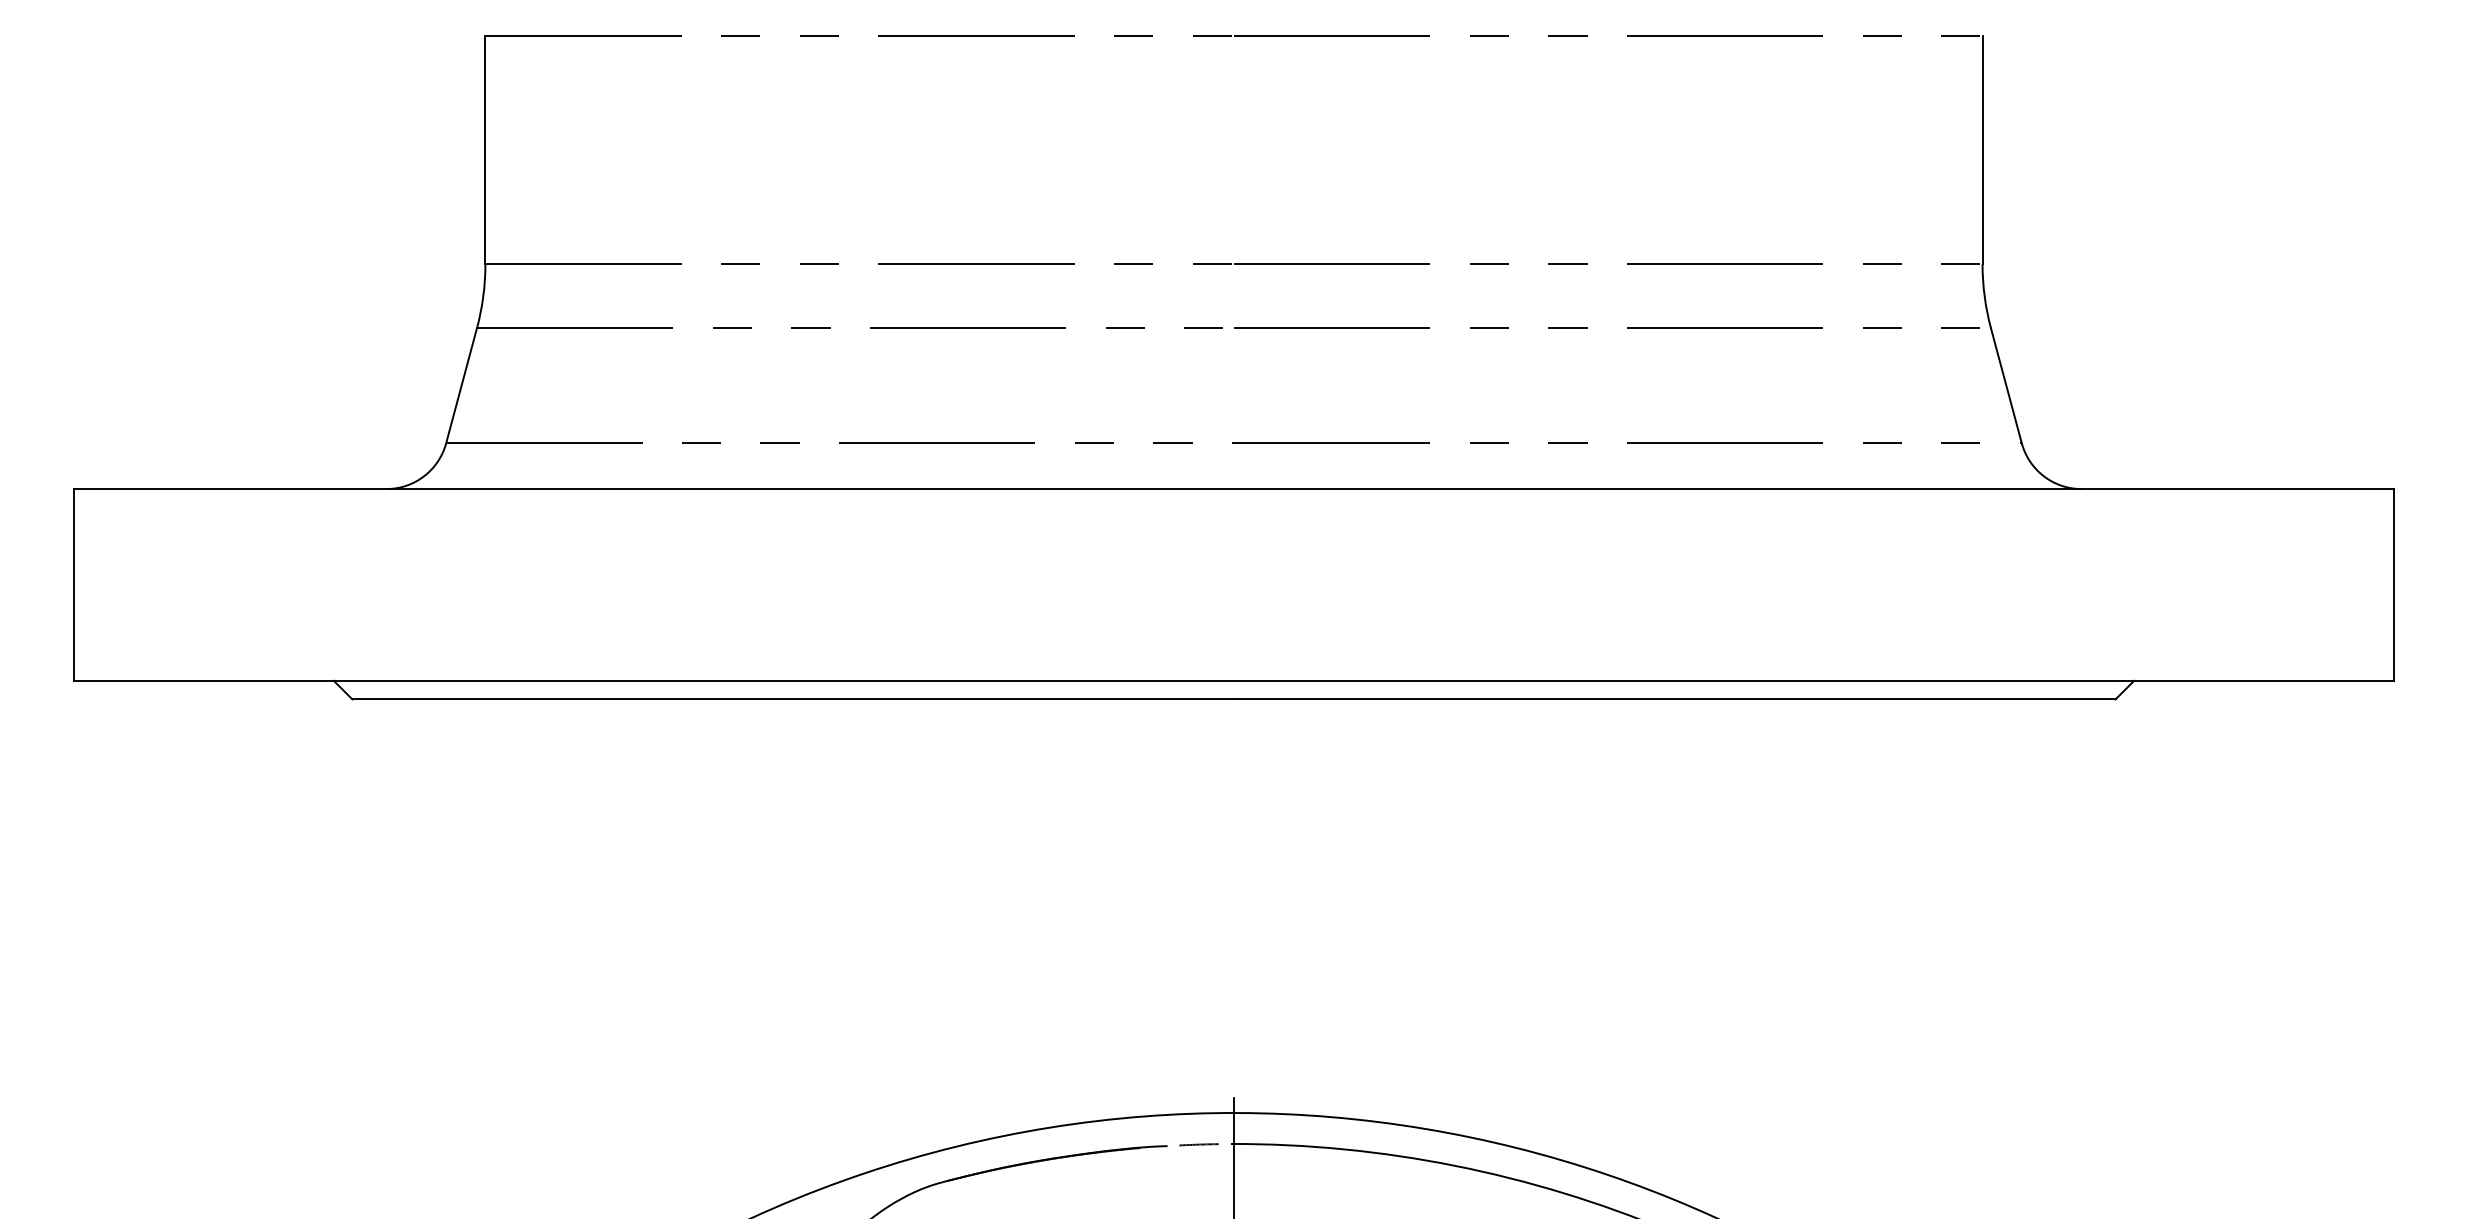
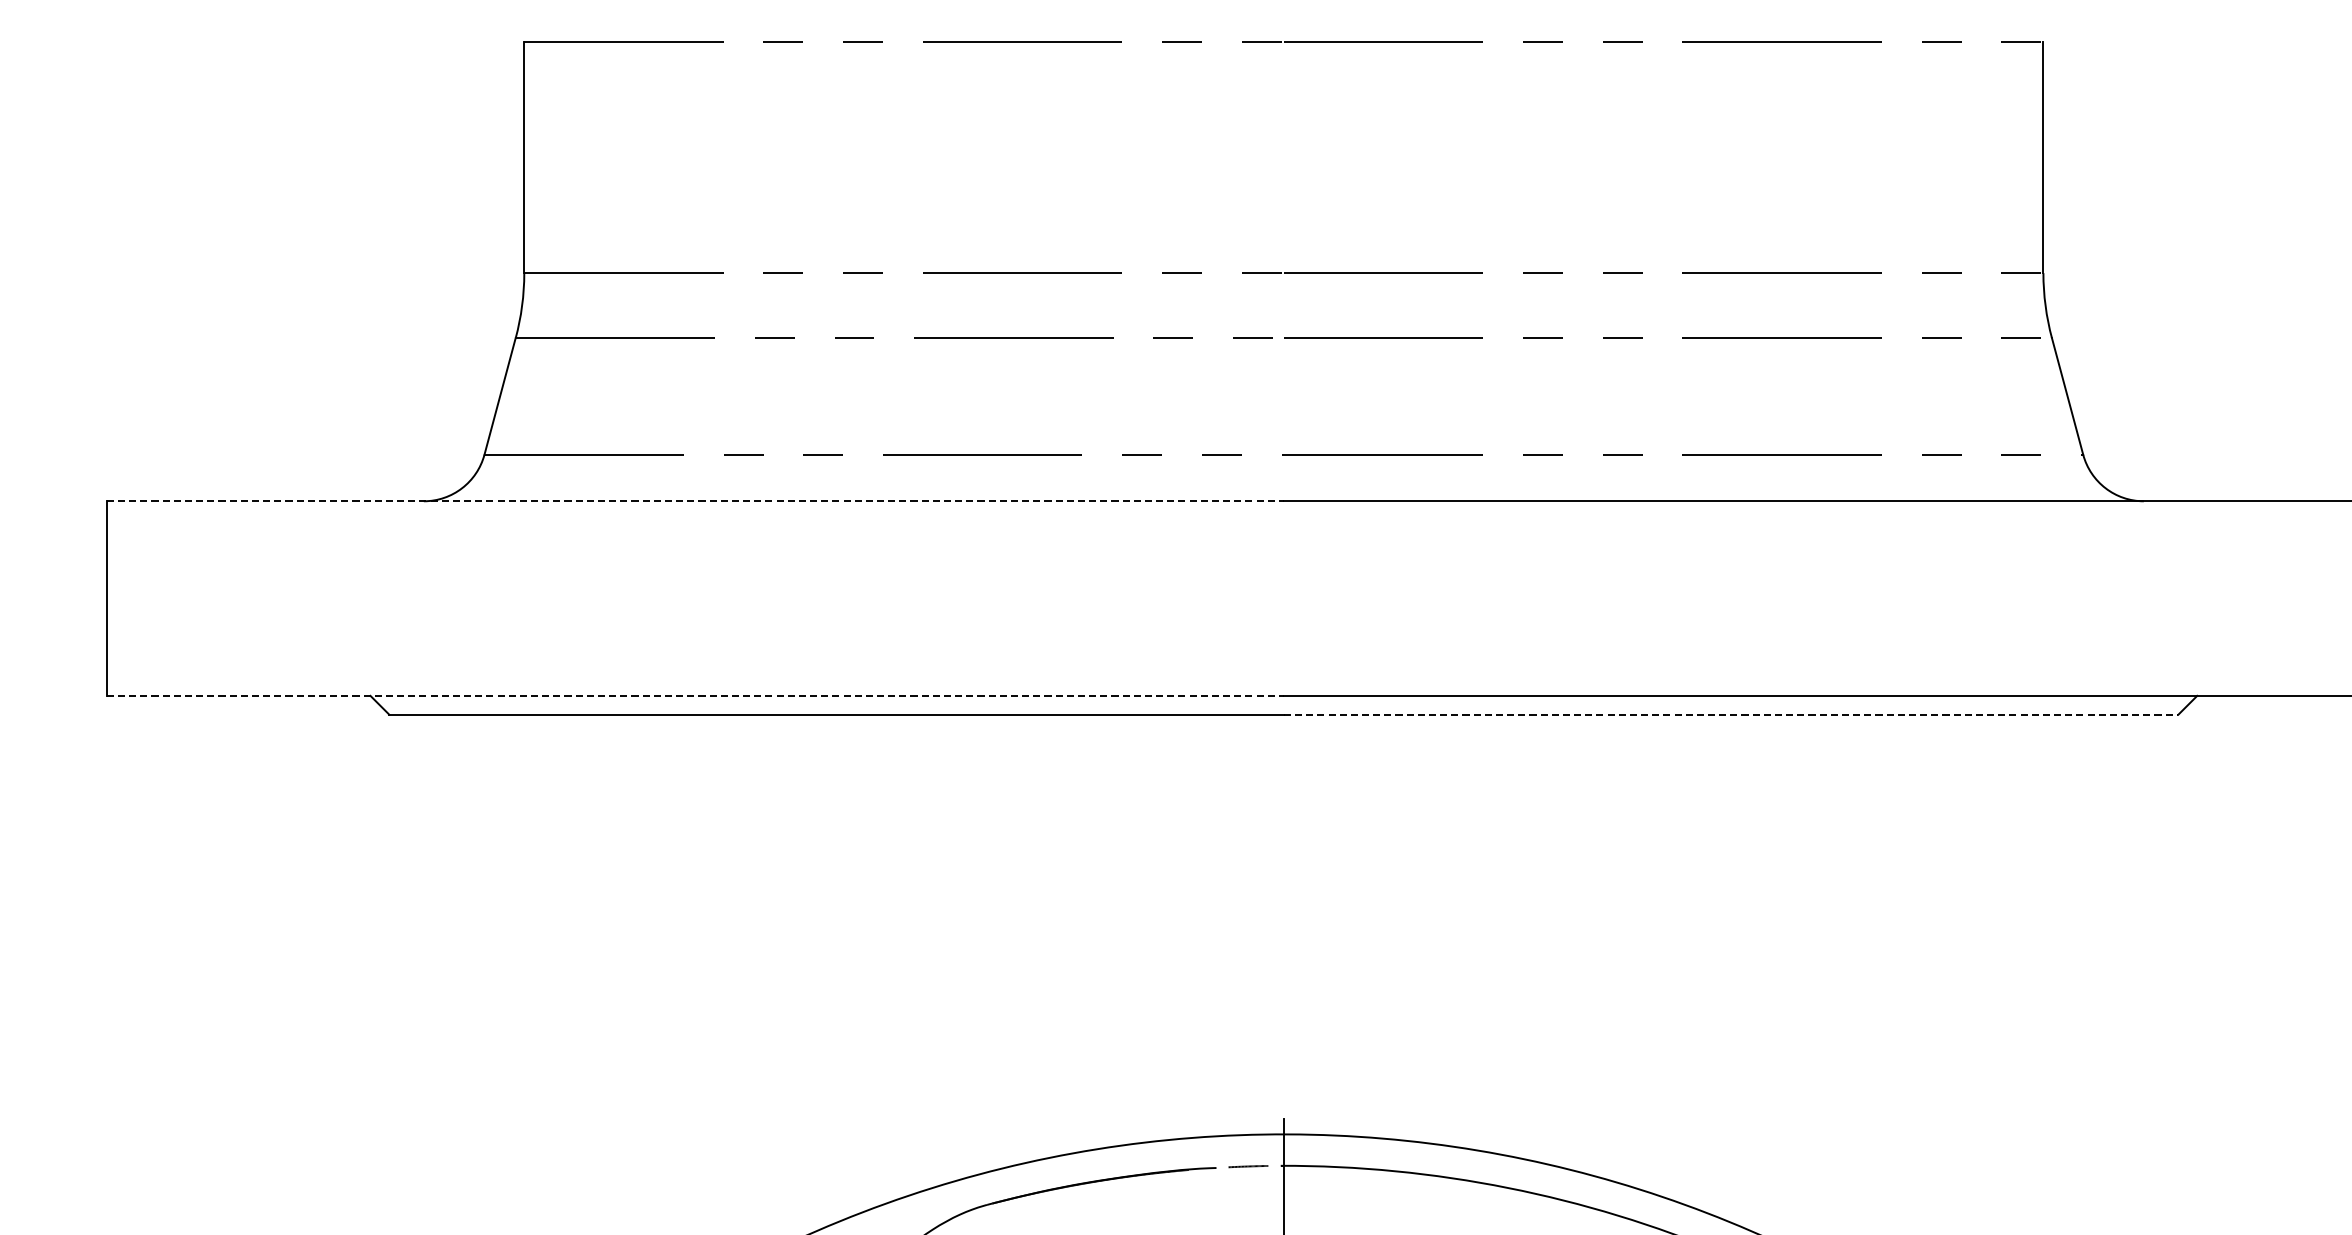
line: (654, 489) -> (695, 501), solid -> dashed
line: (654, 680) -> (695, 695), solid -> dashed
line: (1674, 699) -> (1730, 714), solid -> dashed

